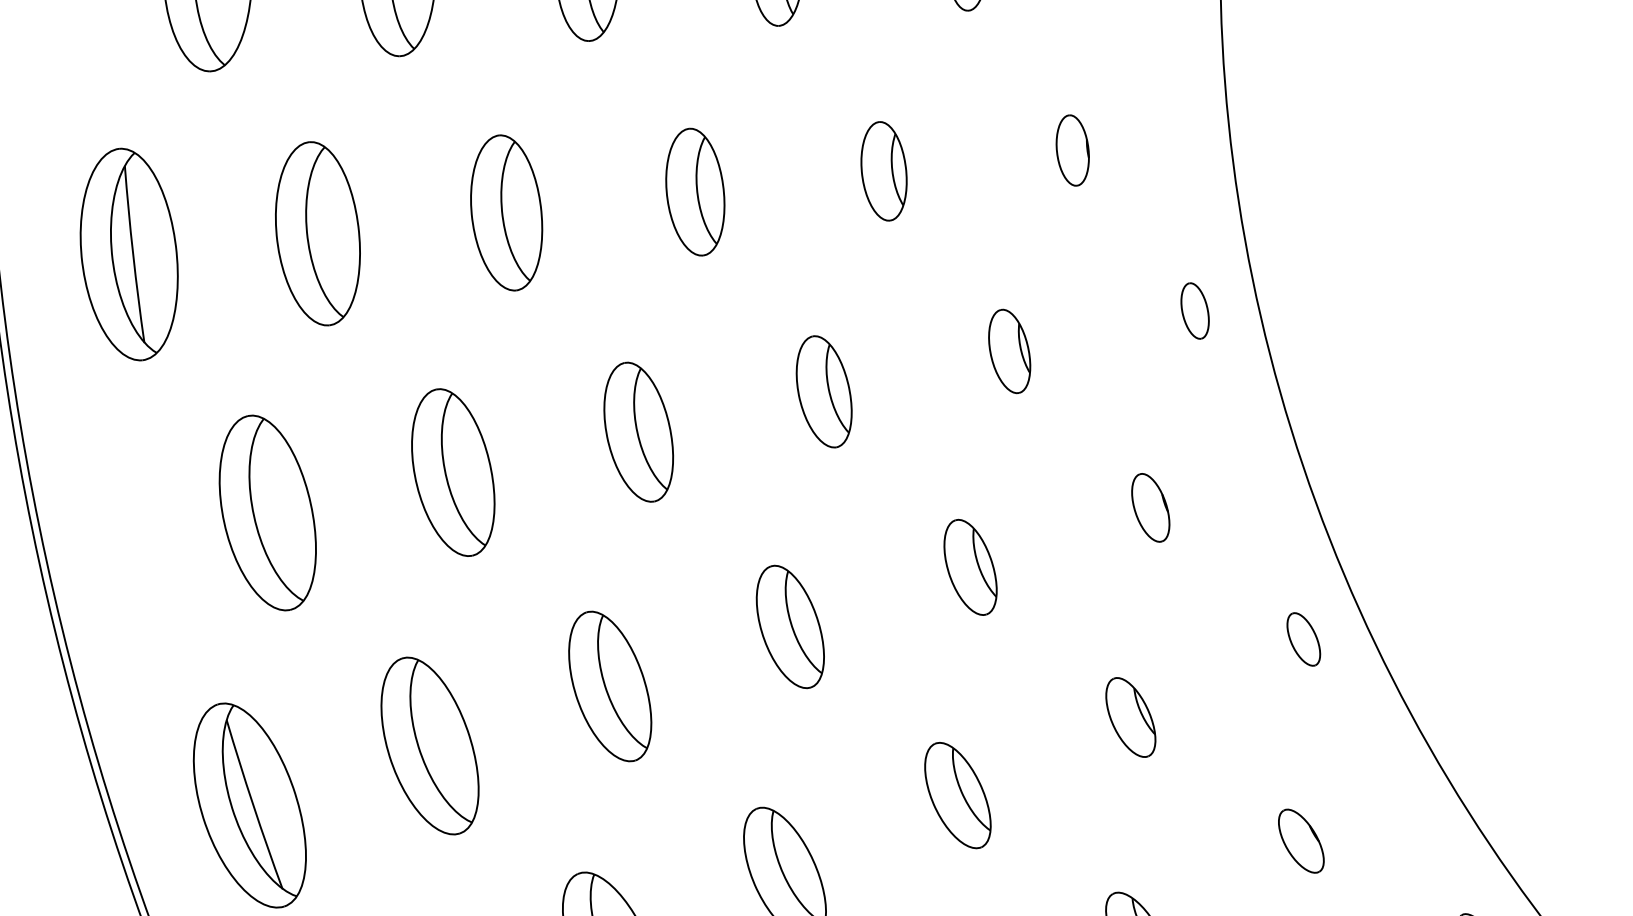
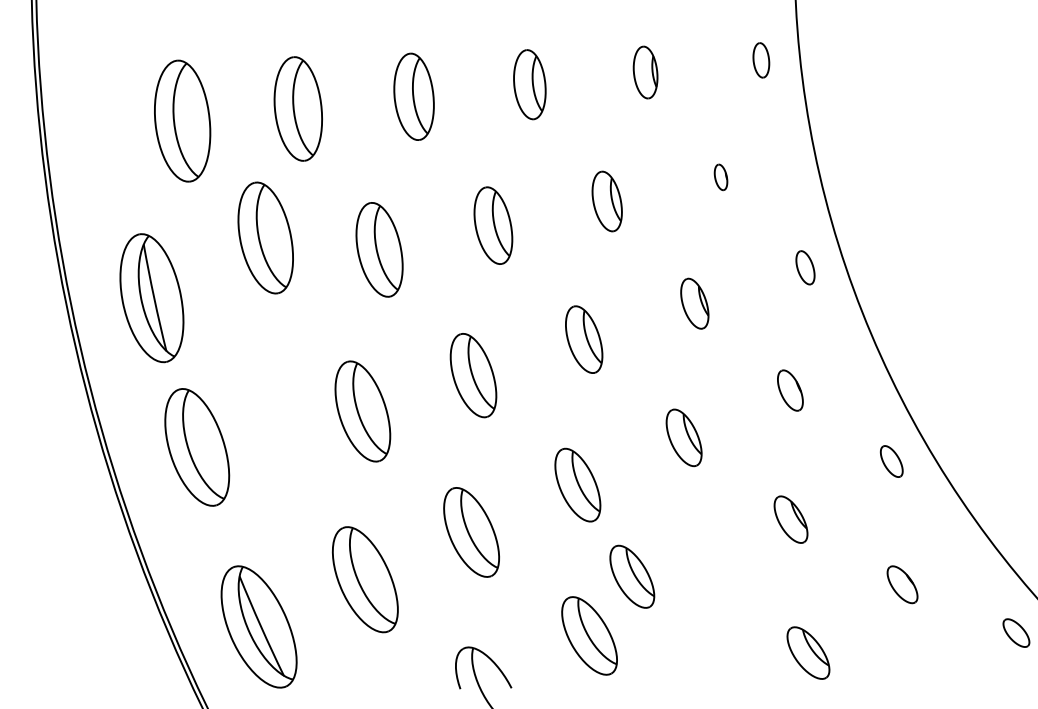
part: (1071, 150) -> (720, 177), size x0.6
part: (317, 232) -> (265, 237), moved
part: (268, 513) -> (197, 447), moved
part: (958, 795) -> (632, 576), moved

